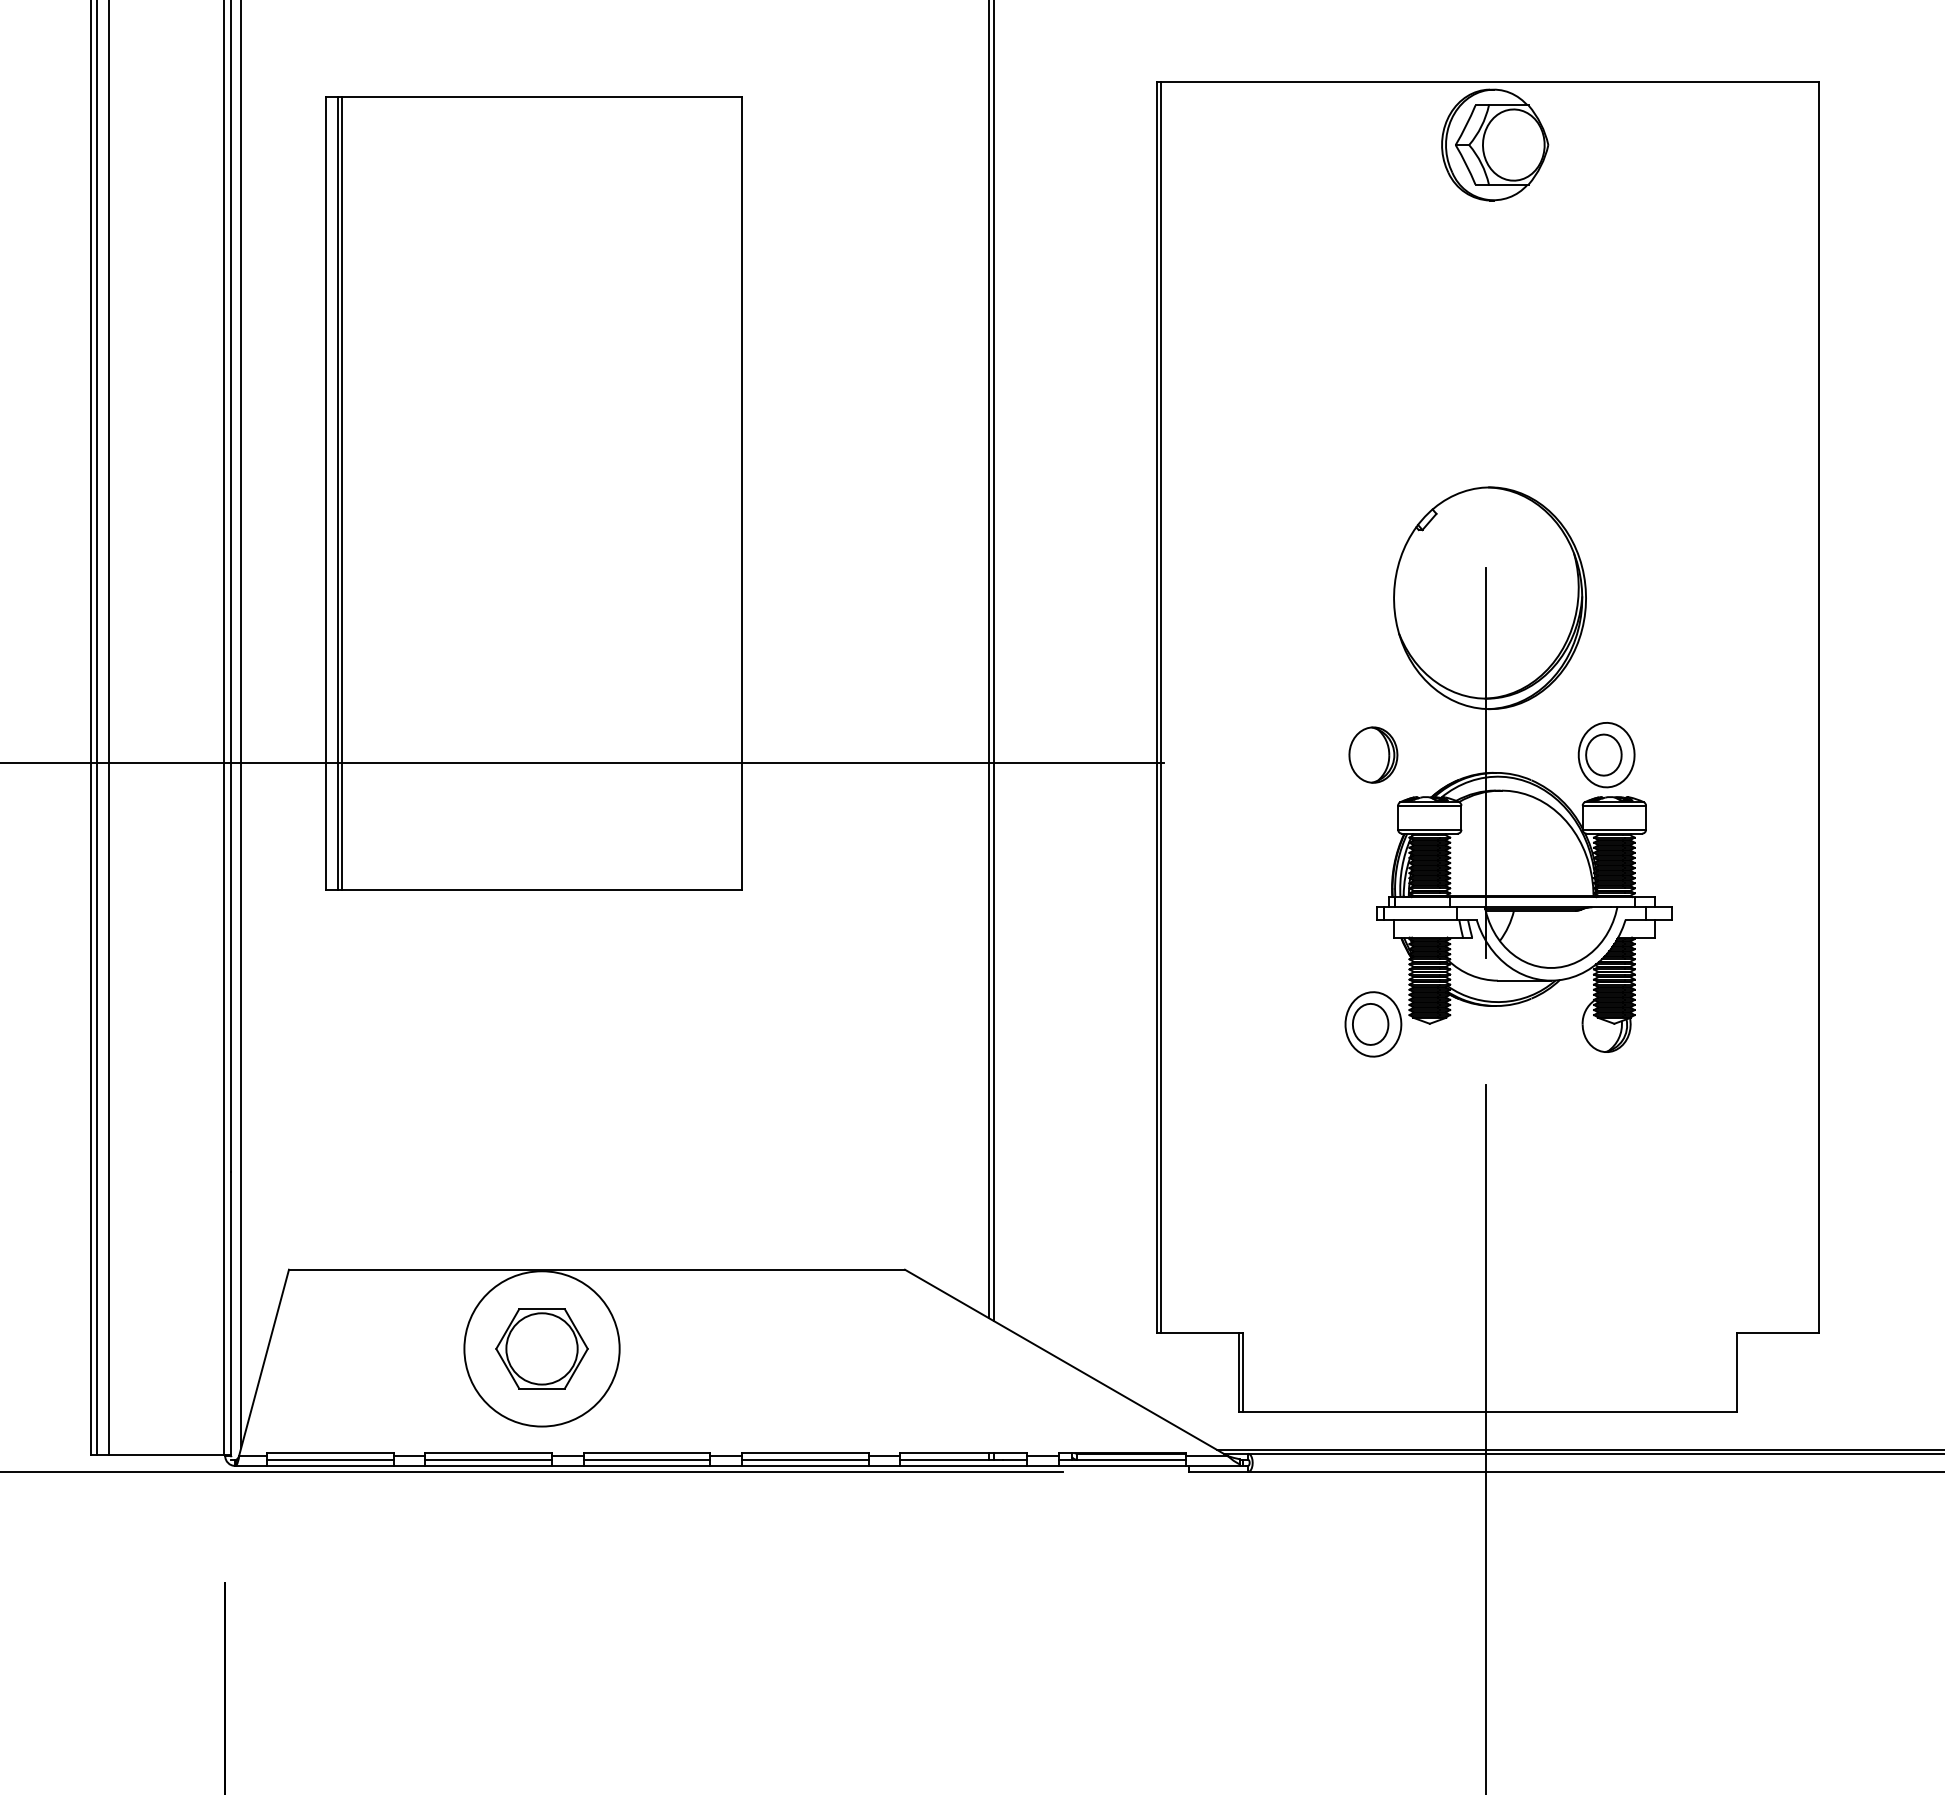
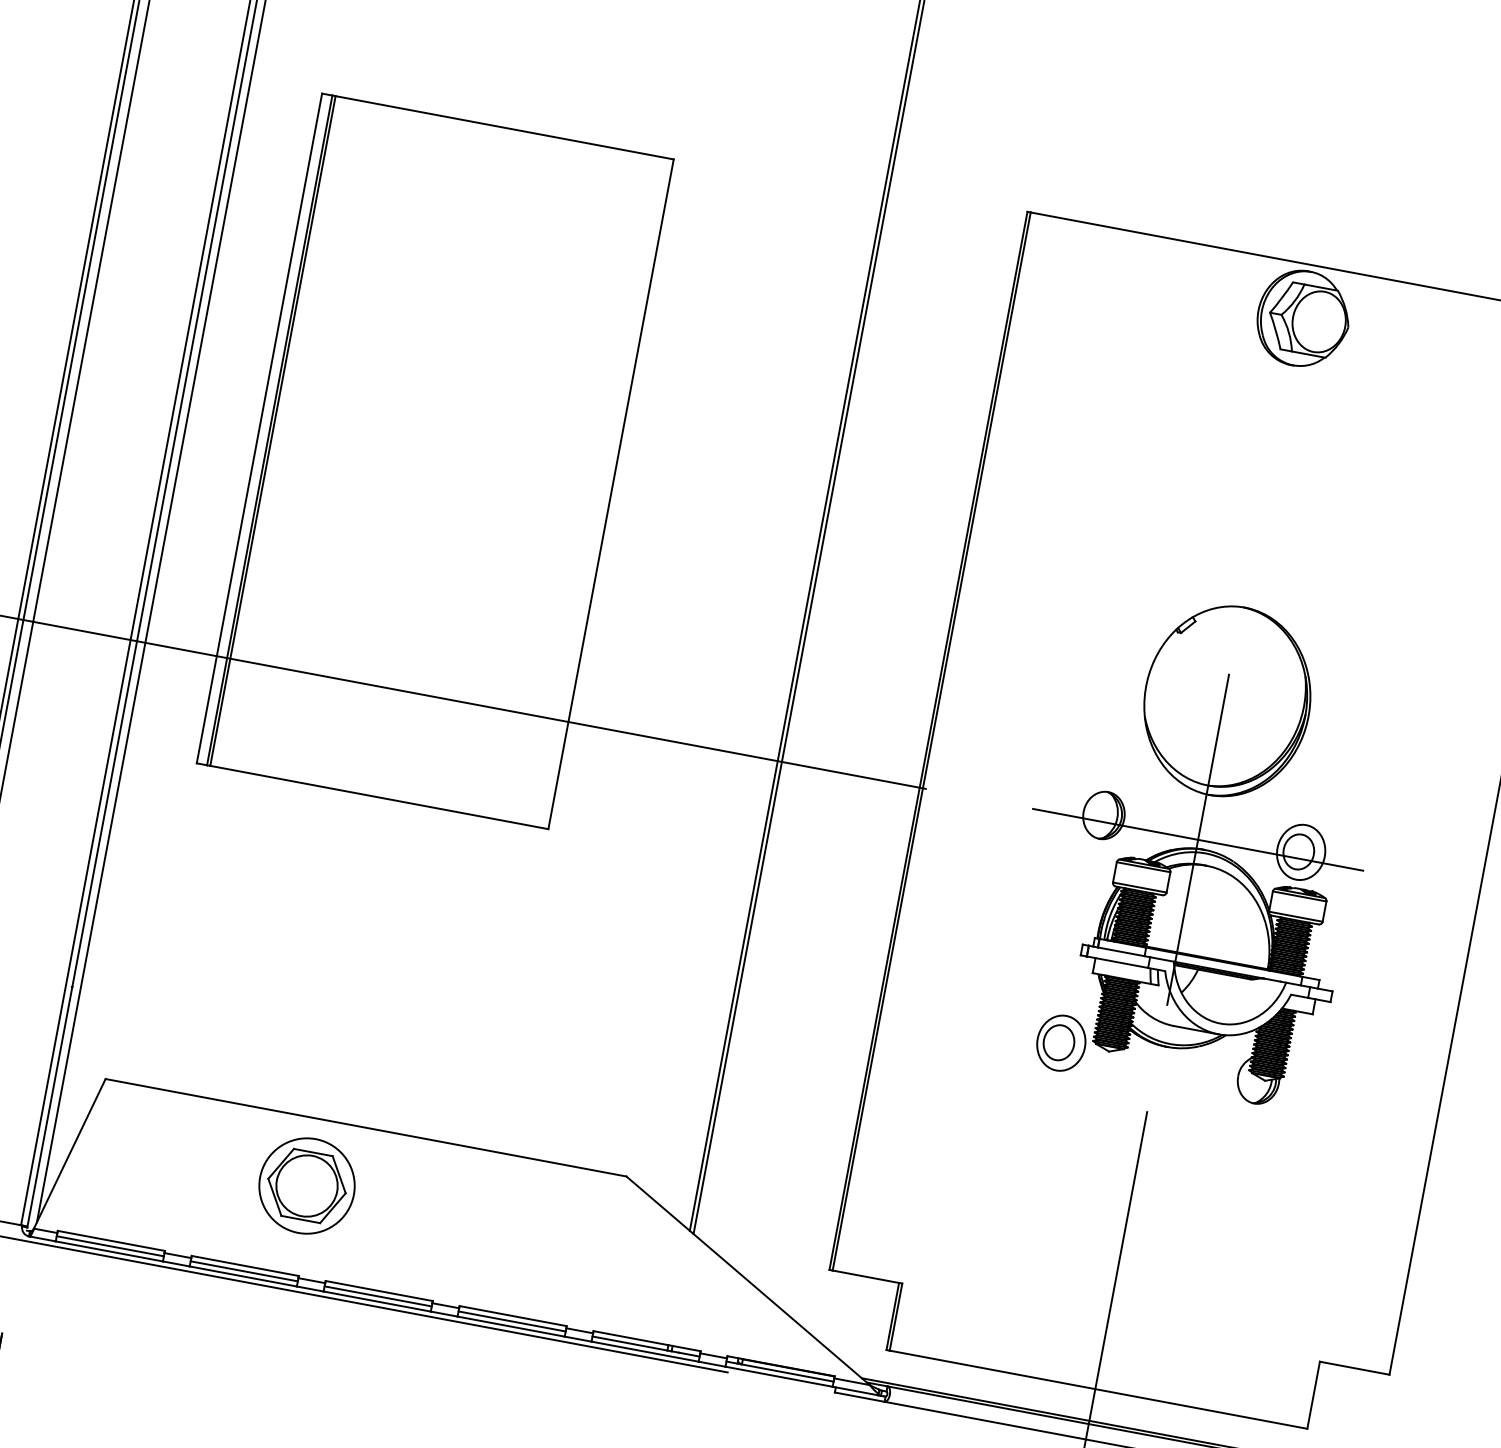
line: (1486, 762) -> (1198, 839), added
circle: (541, 1348) -> (306, 1185), size x0.71

